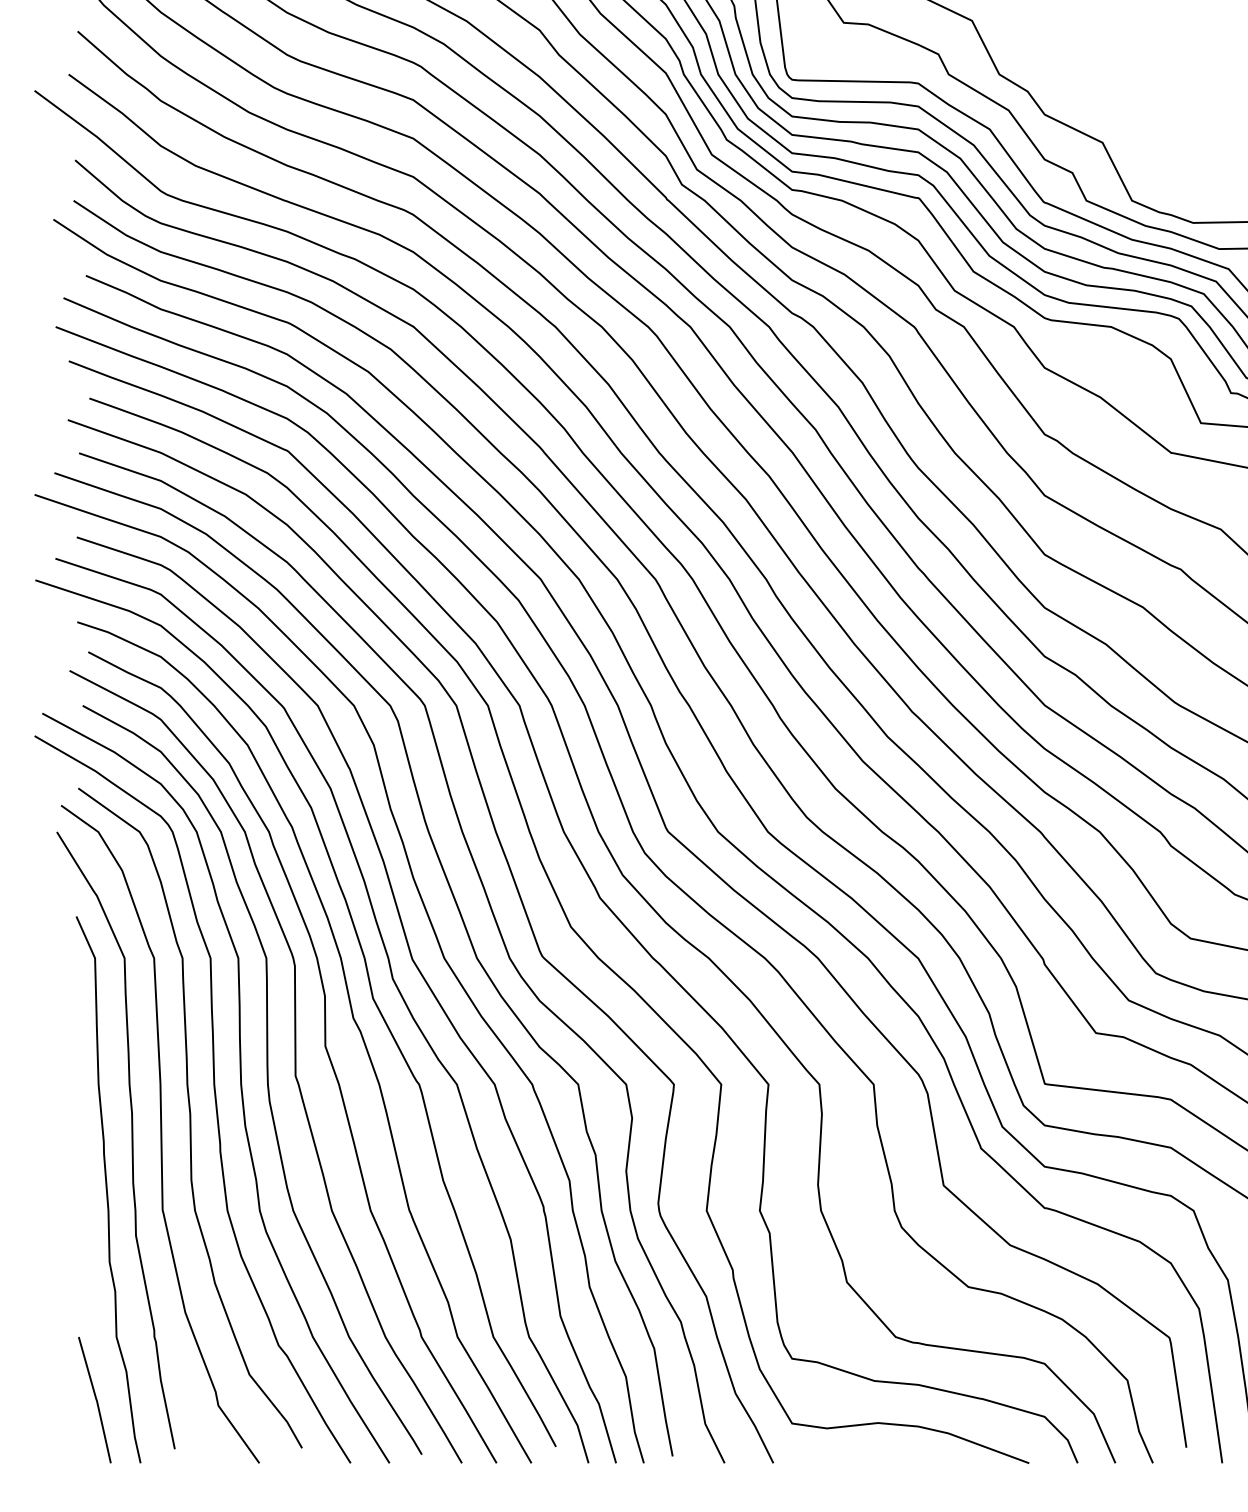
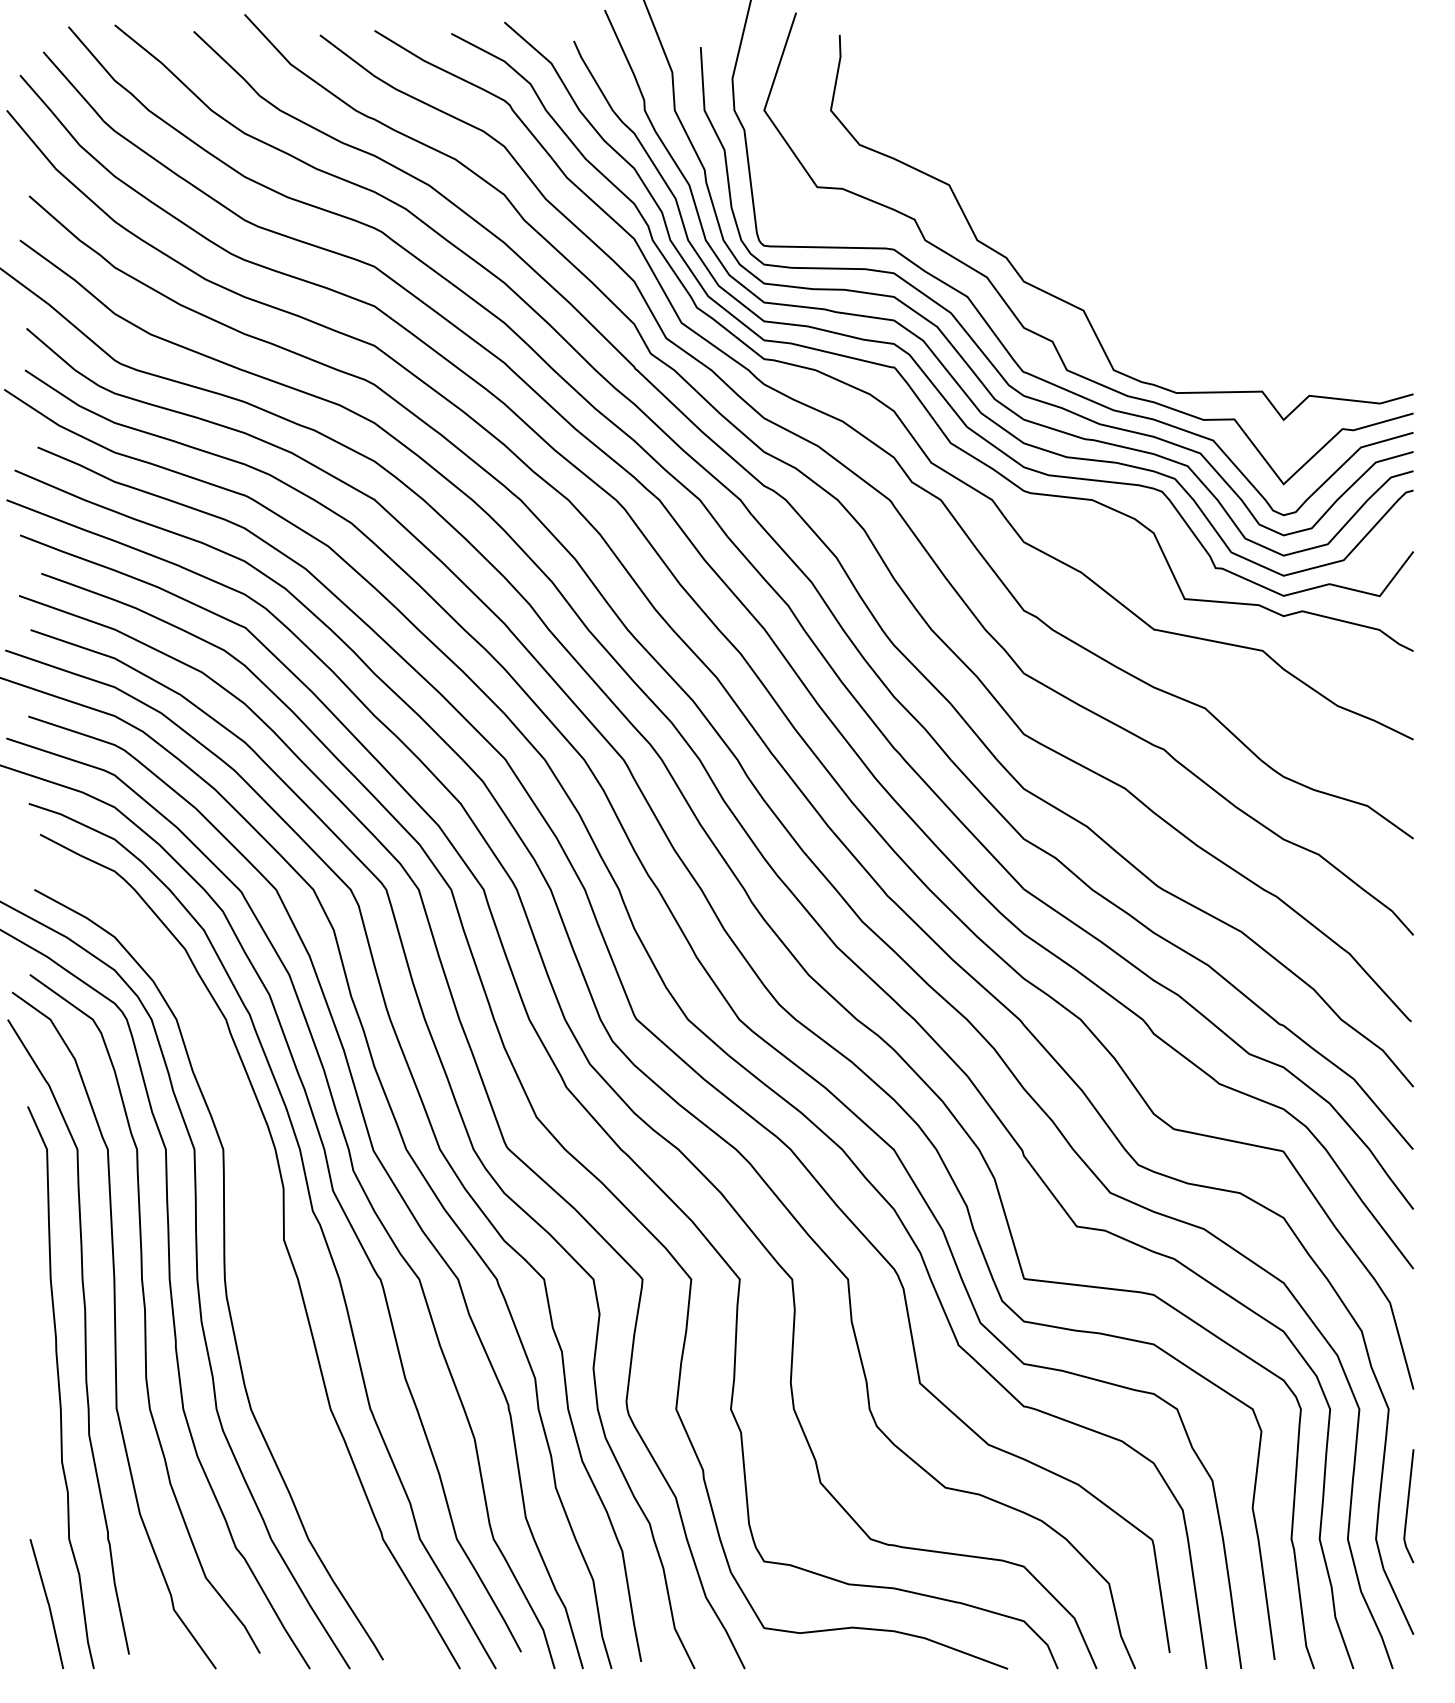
curve: (294, 1067) -> (252, 1261), removed

